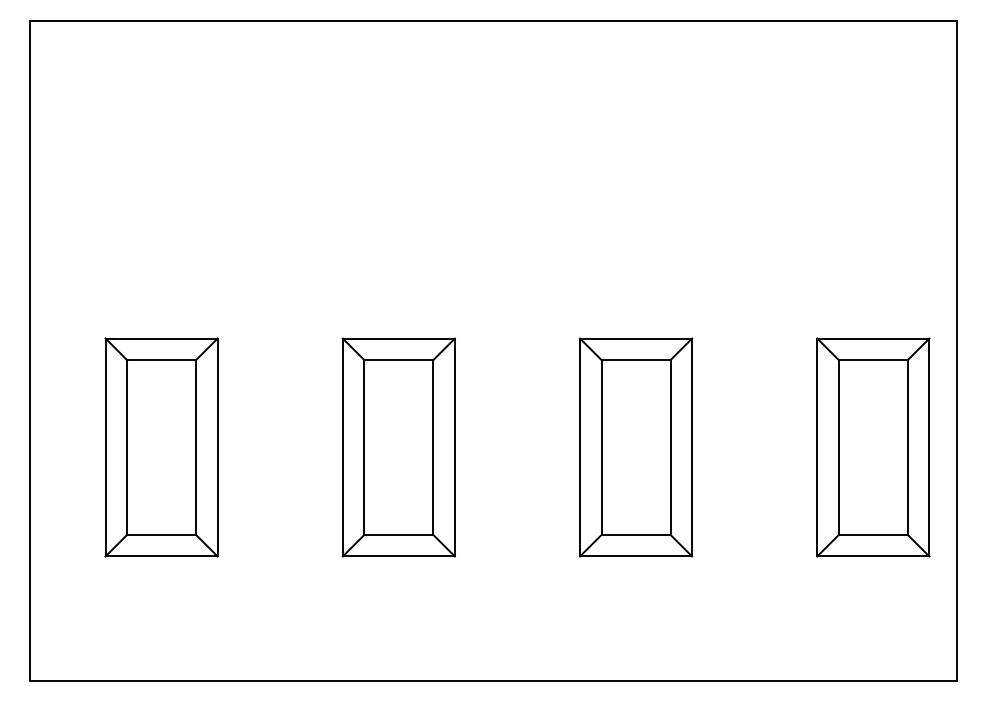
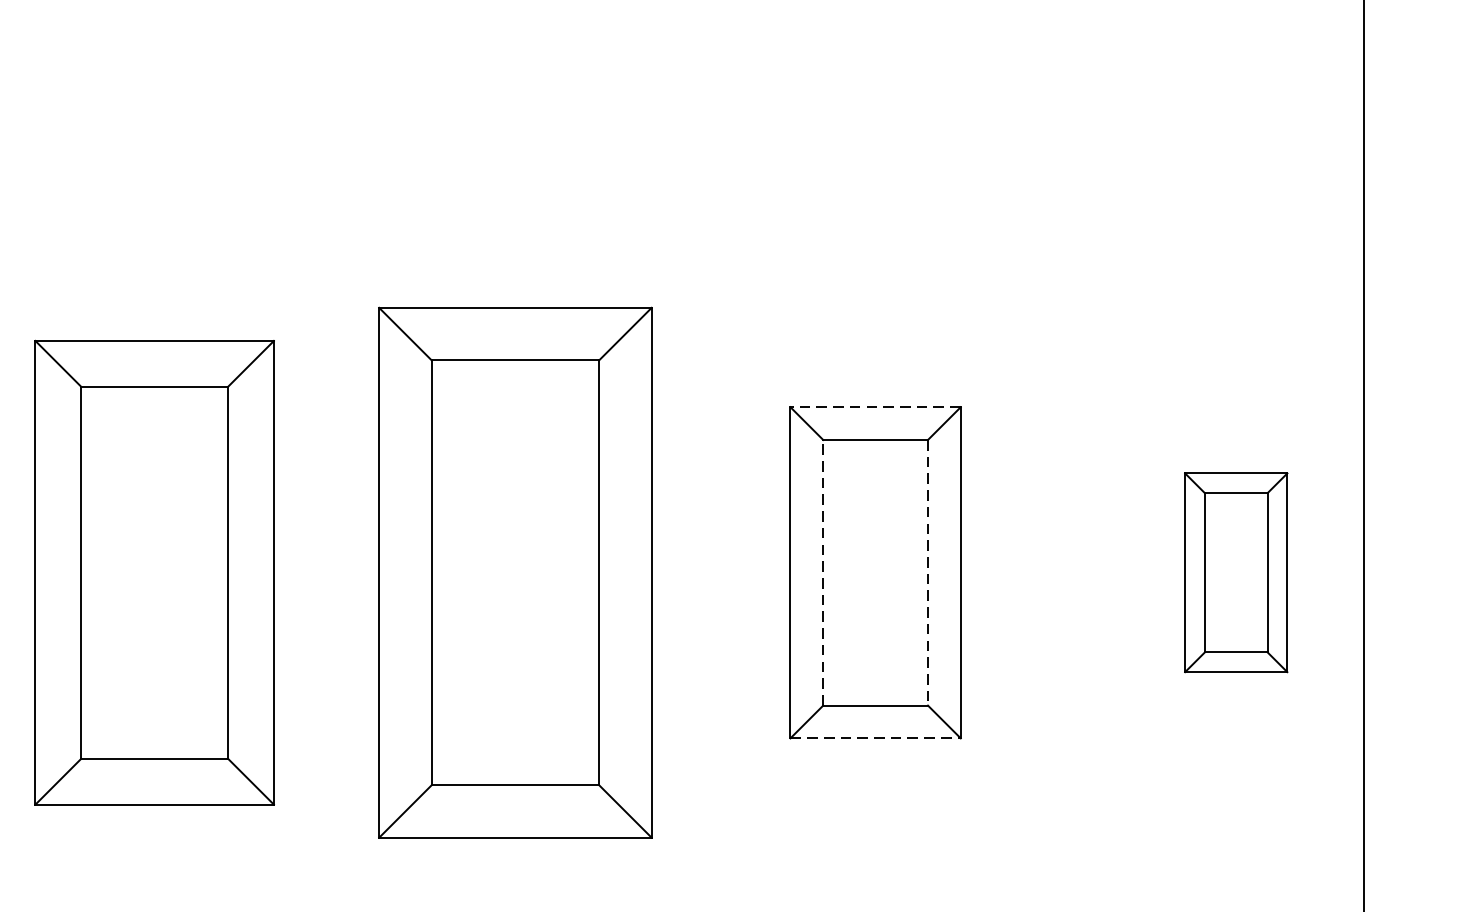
line: (635, 338) -> (874, 407), solid -> dashed
part: (161, 447) -> (154, 572), size x1.4
part: (398, 447) -> (514, 572), size x1.6
line: (601, 447) -> (823, 572), solid -> dashed
part: (873, 447) -> (1236, 572), size x0.6
line: (670, 448) -> (927, 574), solid -> dashed
line: (636, 556) -> (876, 738), solid -> dashed

